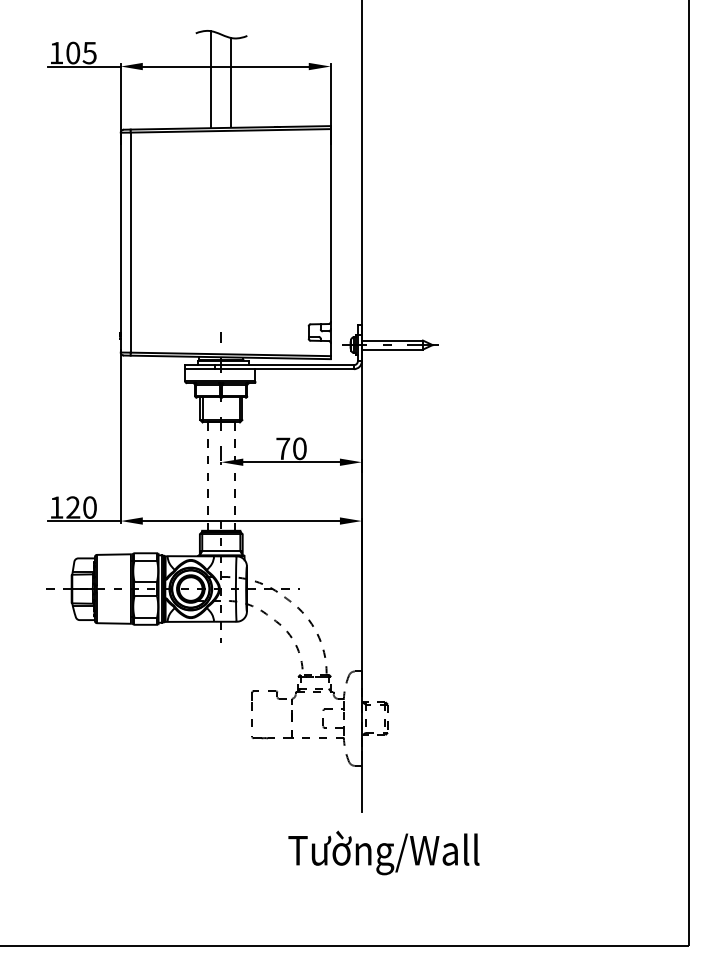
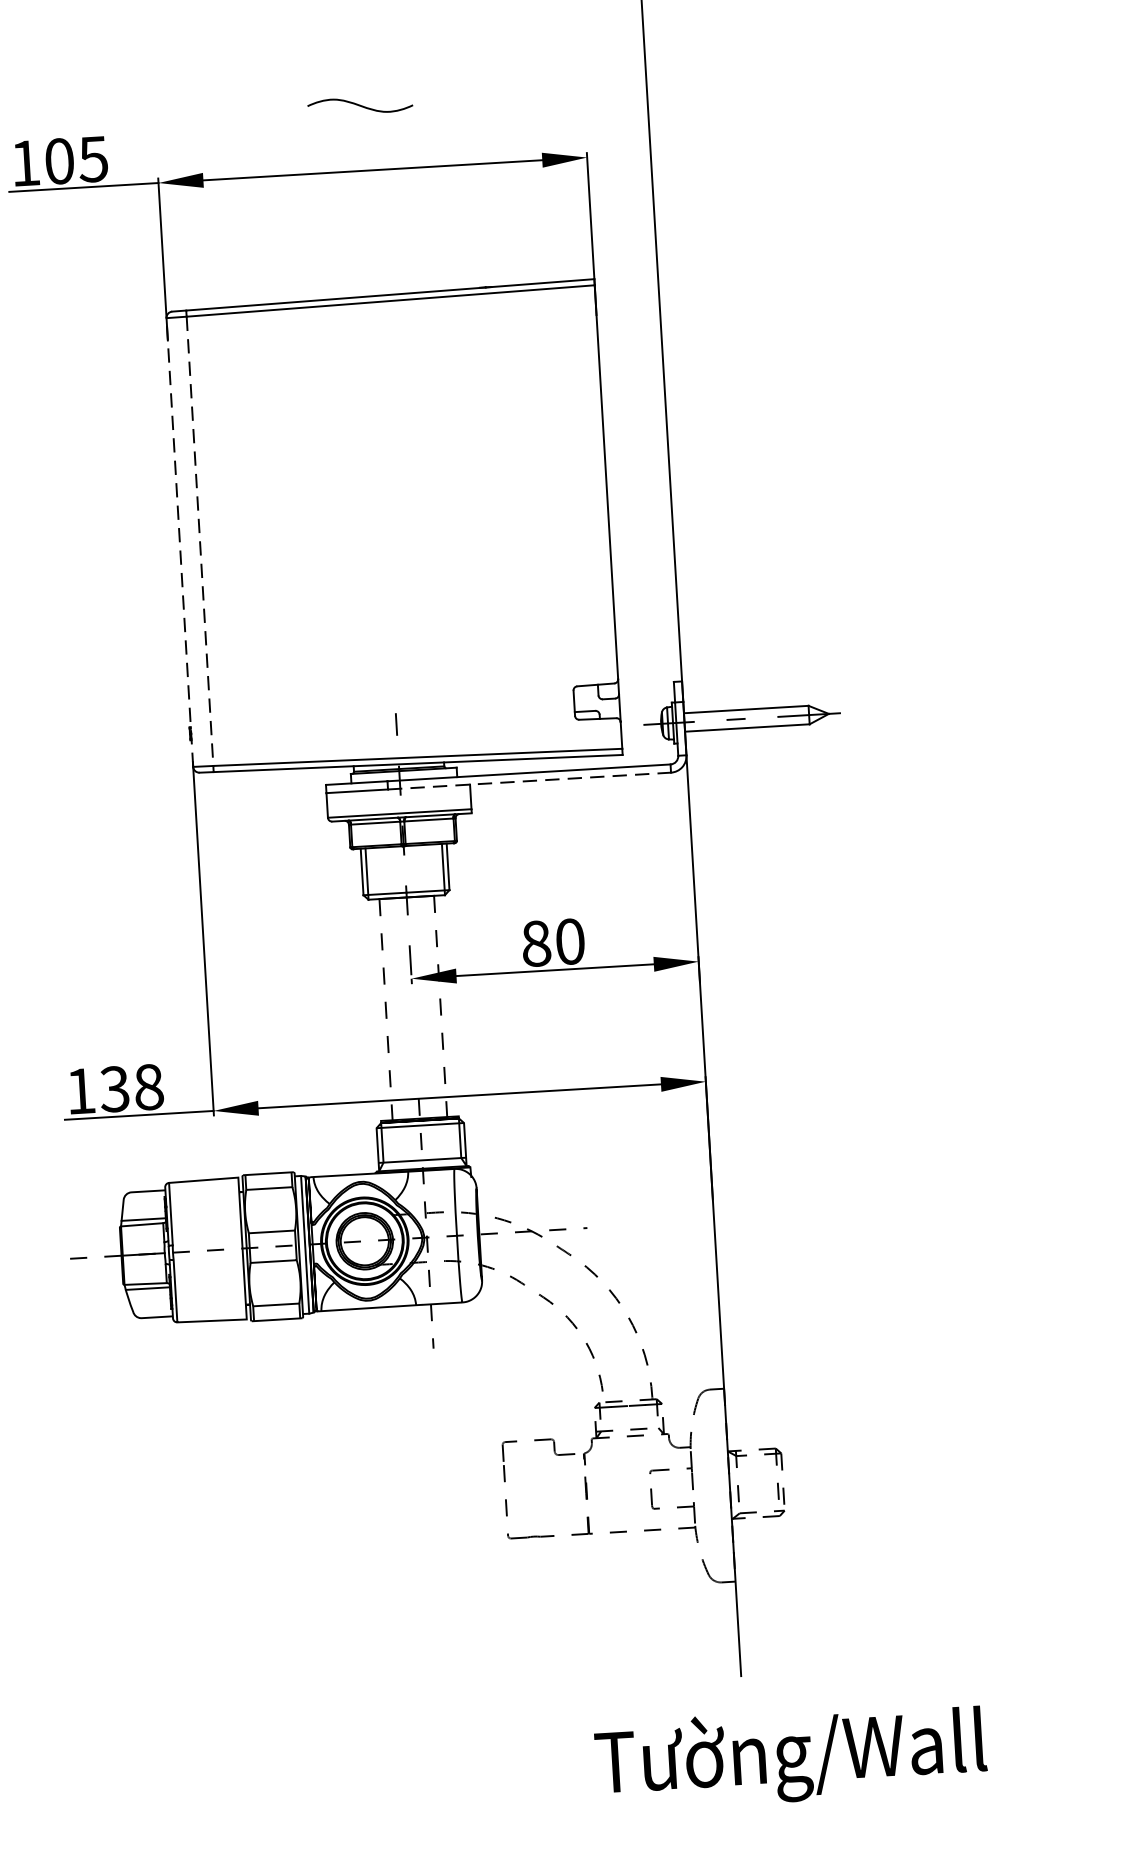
line: (211, 79) -> (345, 198), removed
line: (231, 82) -> (386, 202), removed
line: (120, 242) -> (179, 542), solid -> dashed
line: (130, 243) -> (199, 543), solid -> dashed
line: (285, 369) -> (531, 781), solid -> dashed
text: (283, 448) -> (536, 943), 70 -> 80
text: (81, 507) -> (131, 1088), 120 -> 138

